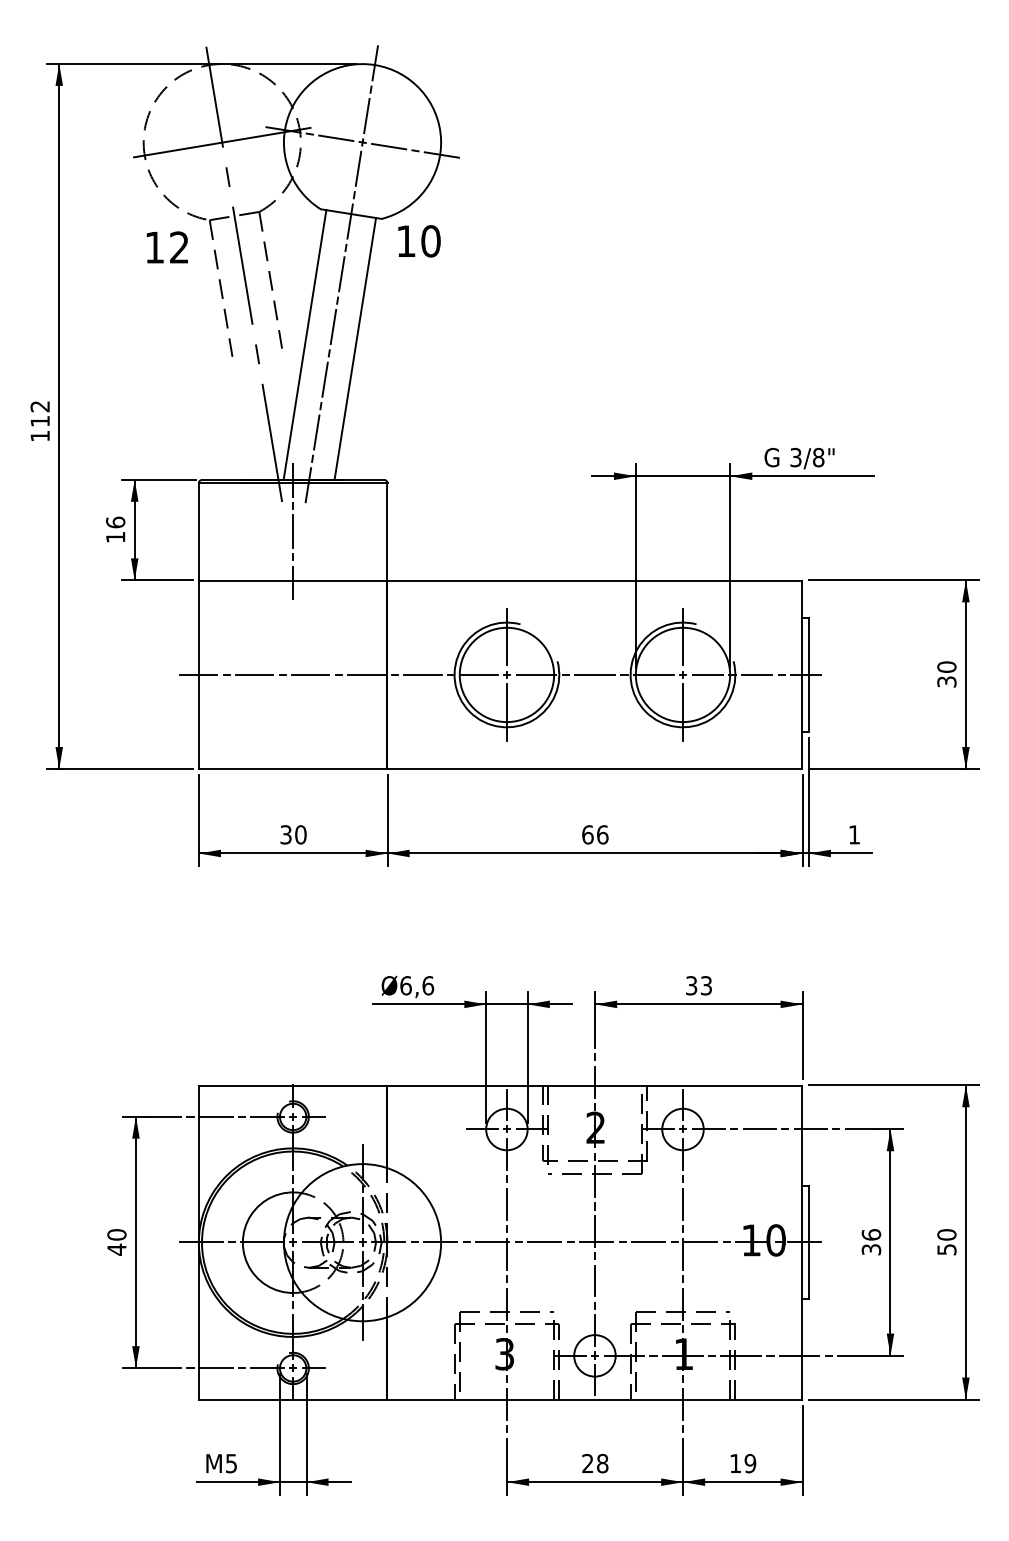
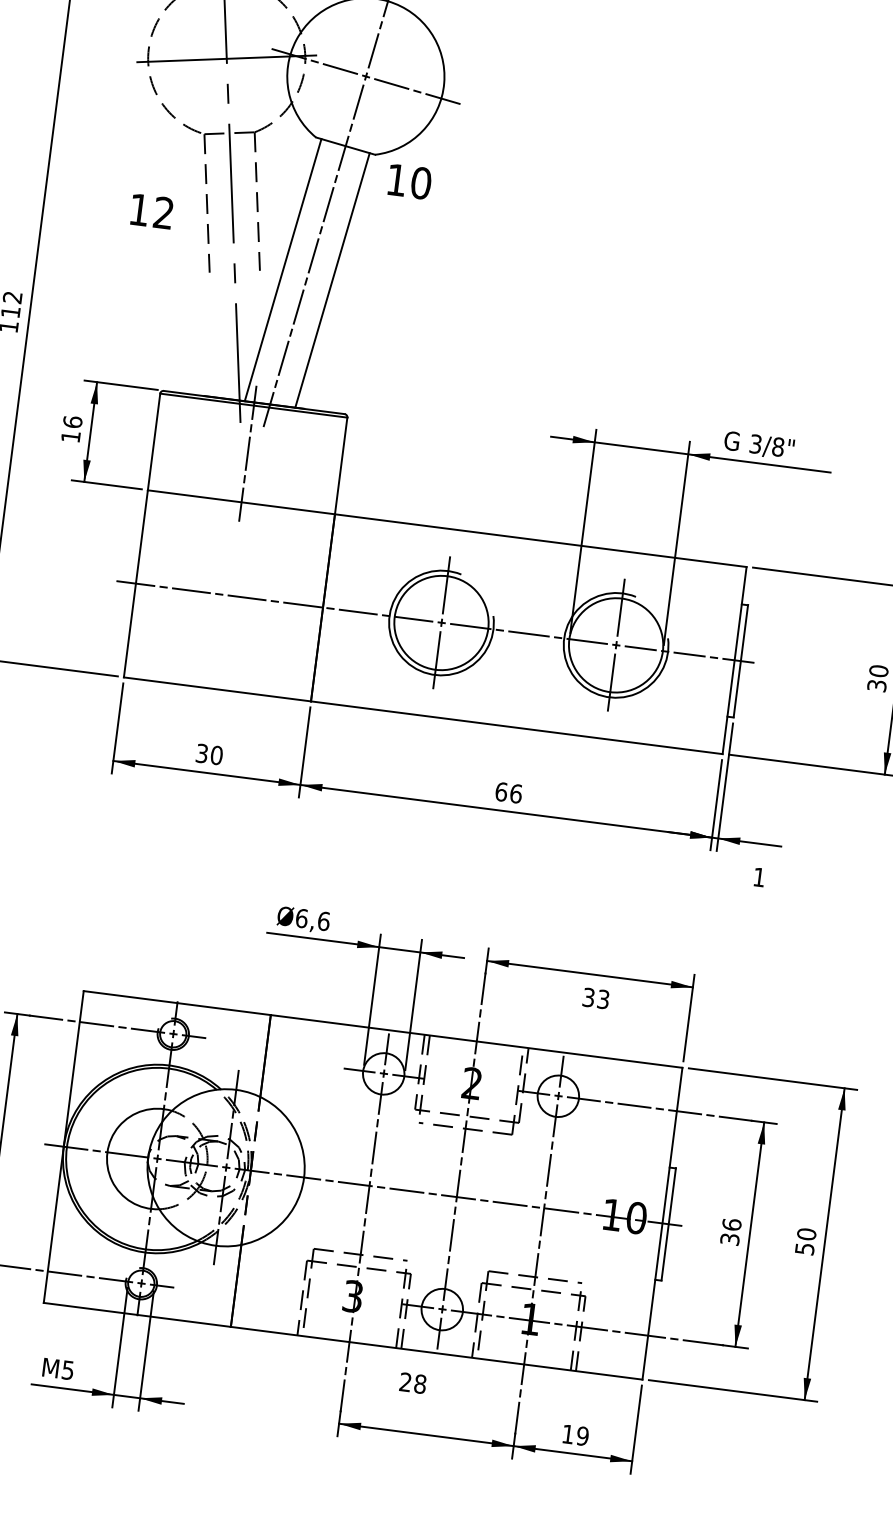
text: (166, 247) -> (151, 211), moved
text: (854, 834) -> (759, 877), moved
text: (698, 985) -> (595, 998), moved
text: (595, 1463) -> (413, 1383), moved

